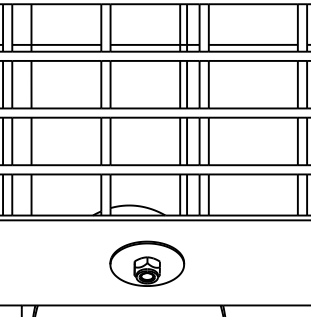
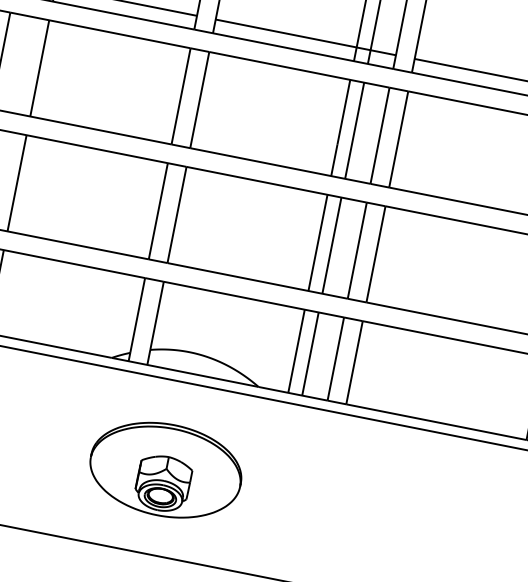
part: (147, 263) -> (166, 469), moved

